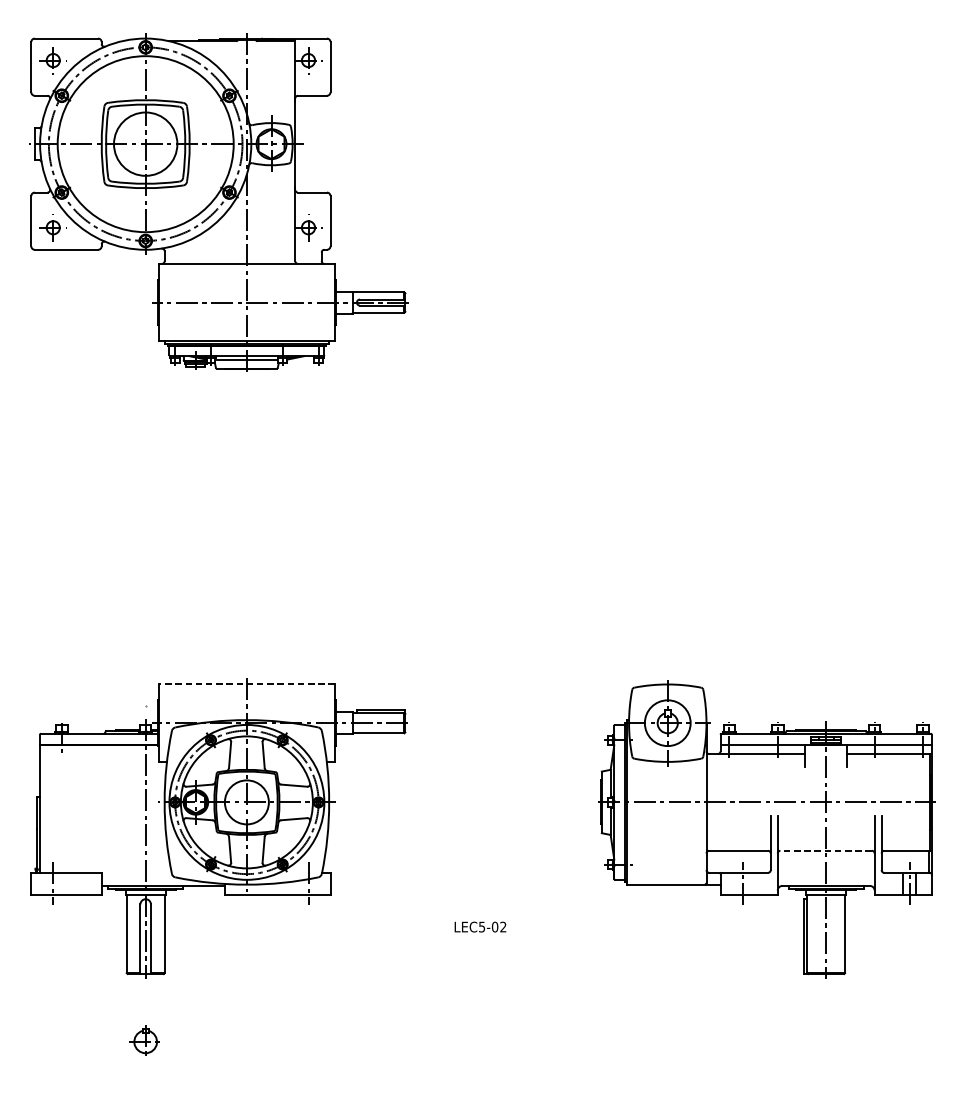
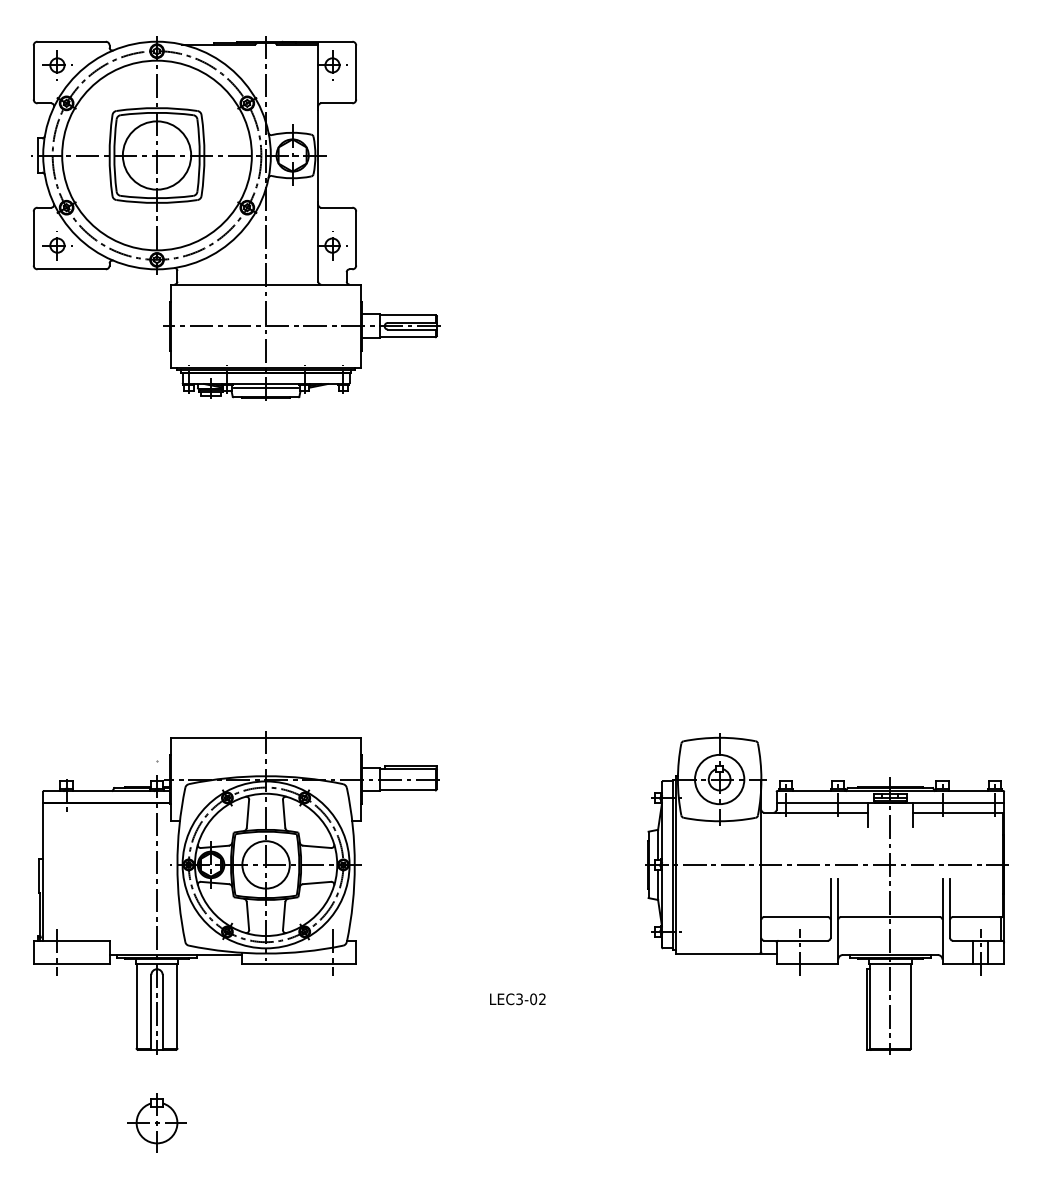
line: (247, 684) -> (266, 737), dashed -> solid
line: (825, 851) -> (889, 917), dashed -> solid
text: (482, 926) -> (519, 998), LEC5-02 -> LEC3-02
part: (145, 1041) -> (156, 1122), size x1.67

